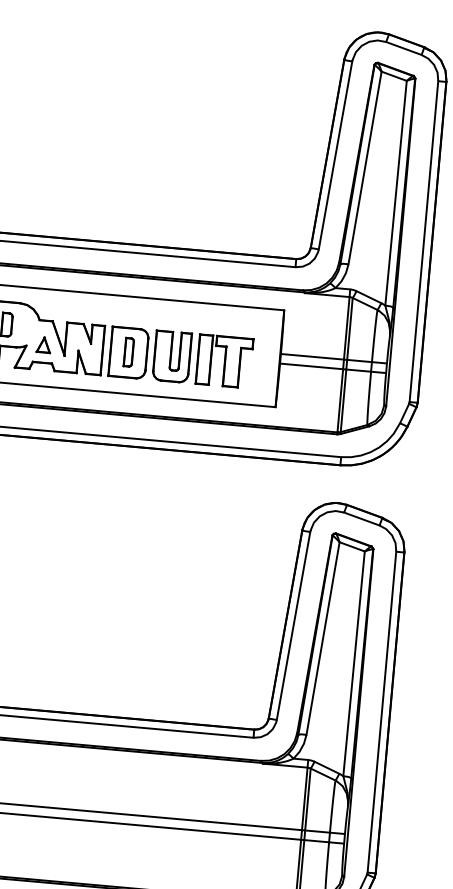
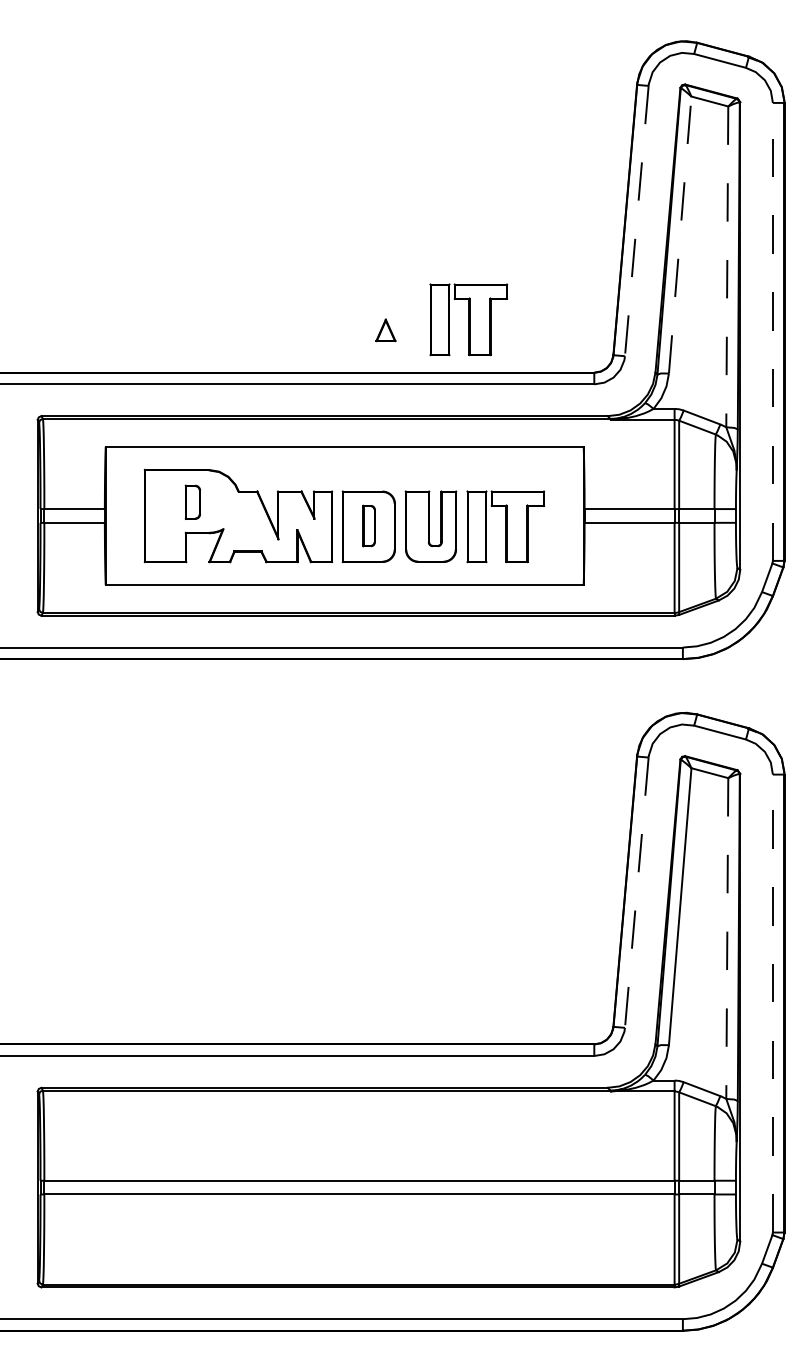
line: (335, 155) -> (636, 221), solid -> dashed
line: (365, 168) -> (680, 235), solid -> dashed
line: (396, 193) -> (727, 267), solid -> dashed
part: (211, 213) -> (468, 319), added
line: (423, 241) -> (772, 331), solid -> dashed
part: (43, 345) -> (385, 330), moved
line: (293, 625) -> (636, 892), solid -> dashed
line: (354, 664) -> (727, 939), solid -> dashed
line: (381, 712) -> (772, 1003), solid -> dashed

